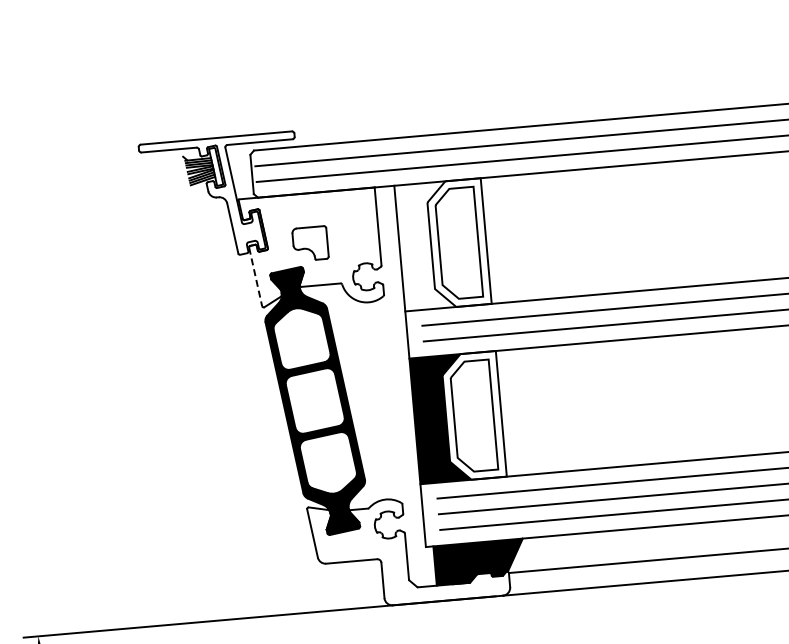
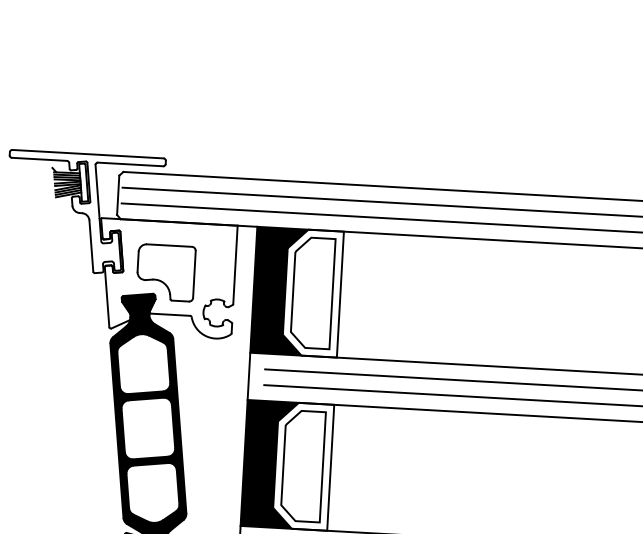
part: (310, 242) -> (166, 271), size x1.67
fill: (425, 246) -> (279, 291), added
line: (255, 276) -> (106, 296), dashed -> solid

